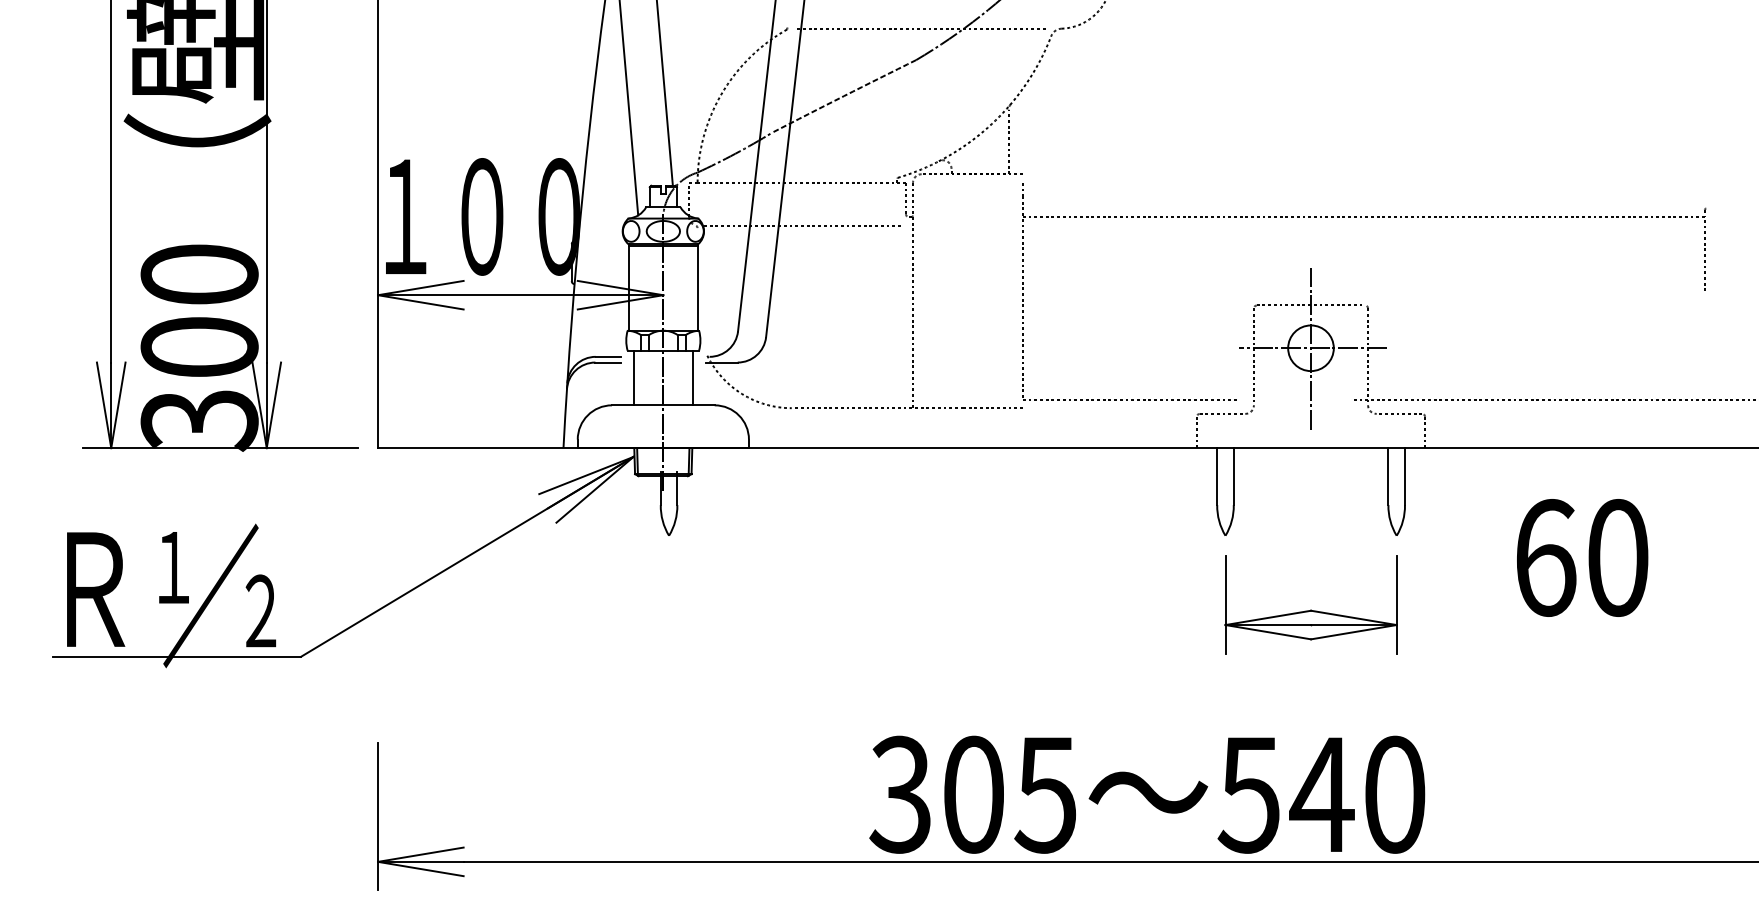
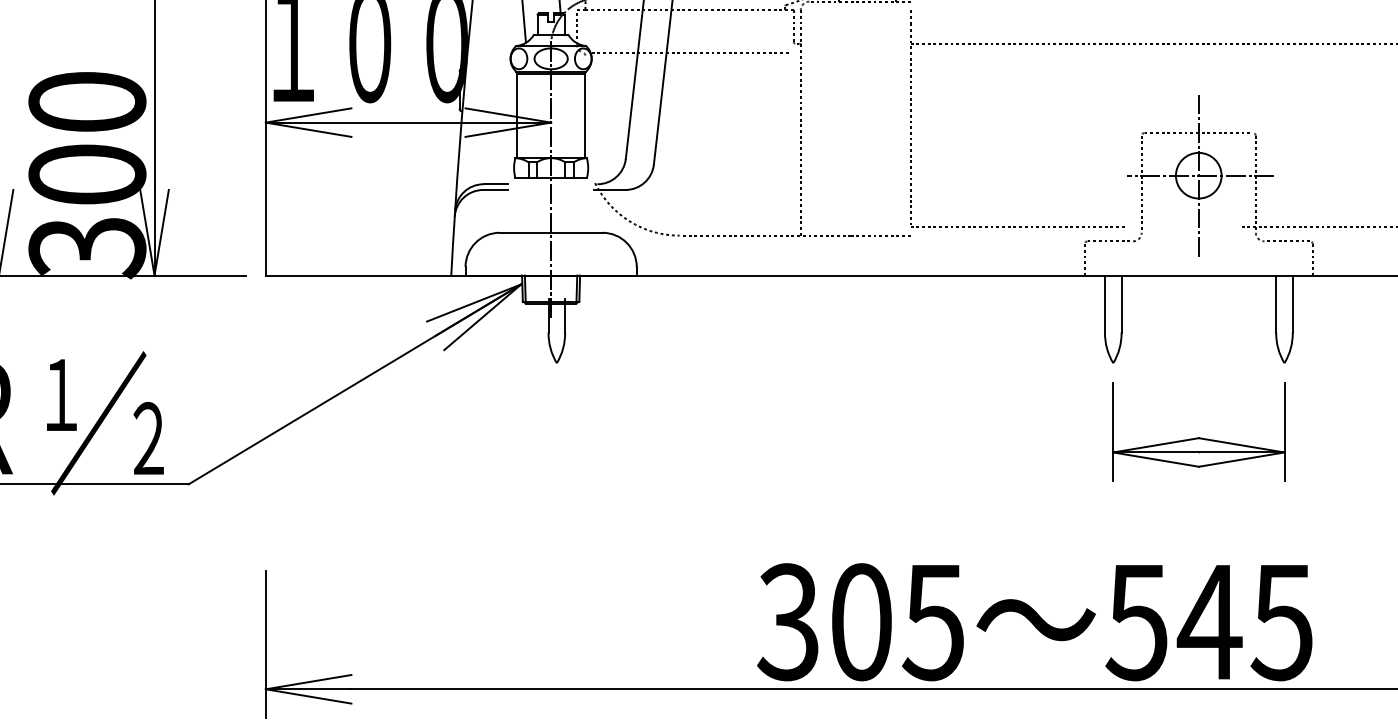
line: (634, 377) -> (522, 204), removed
line: (692, 377) -> (580, 204), removed
text: (1393, 794) -> (1281, 621), 540 -> 545

